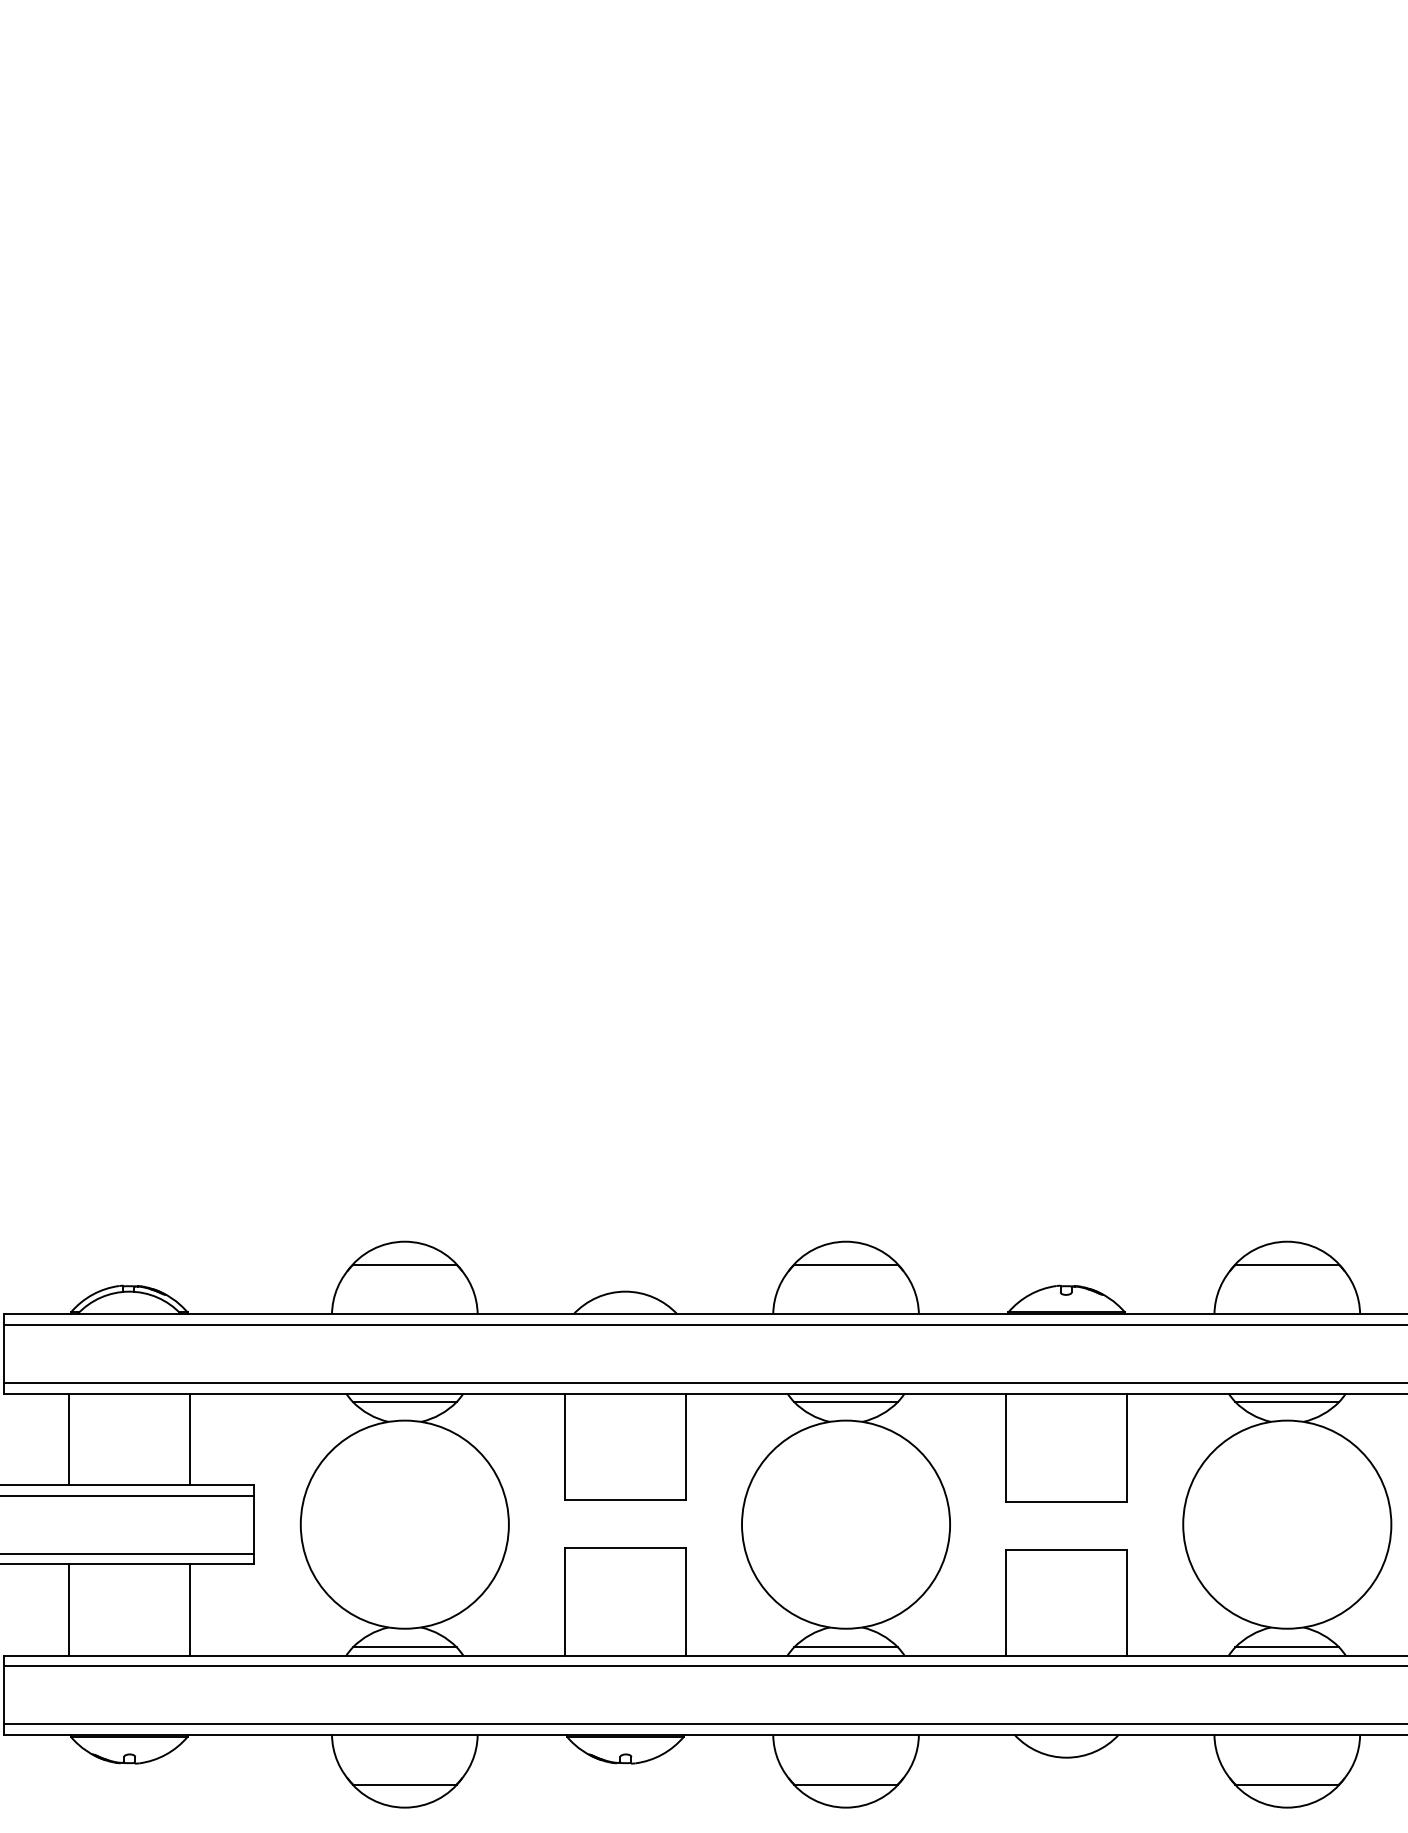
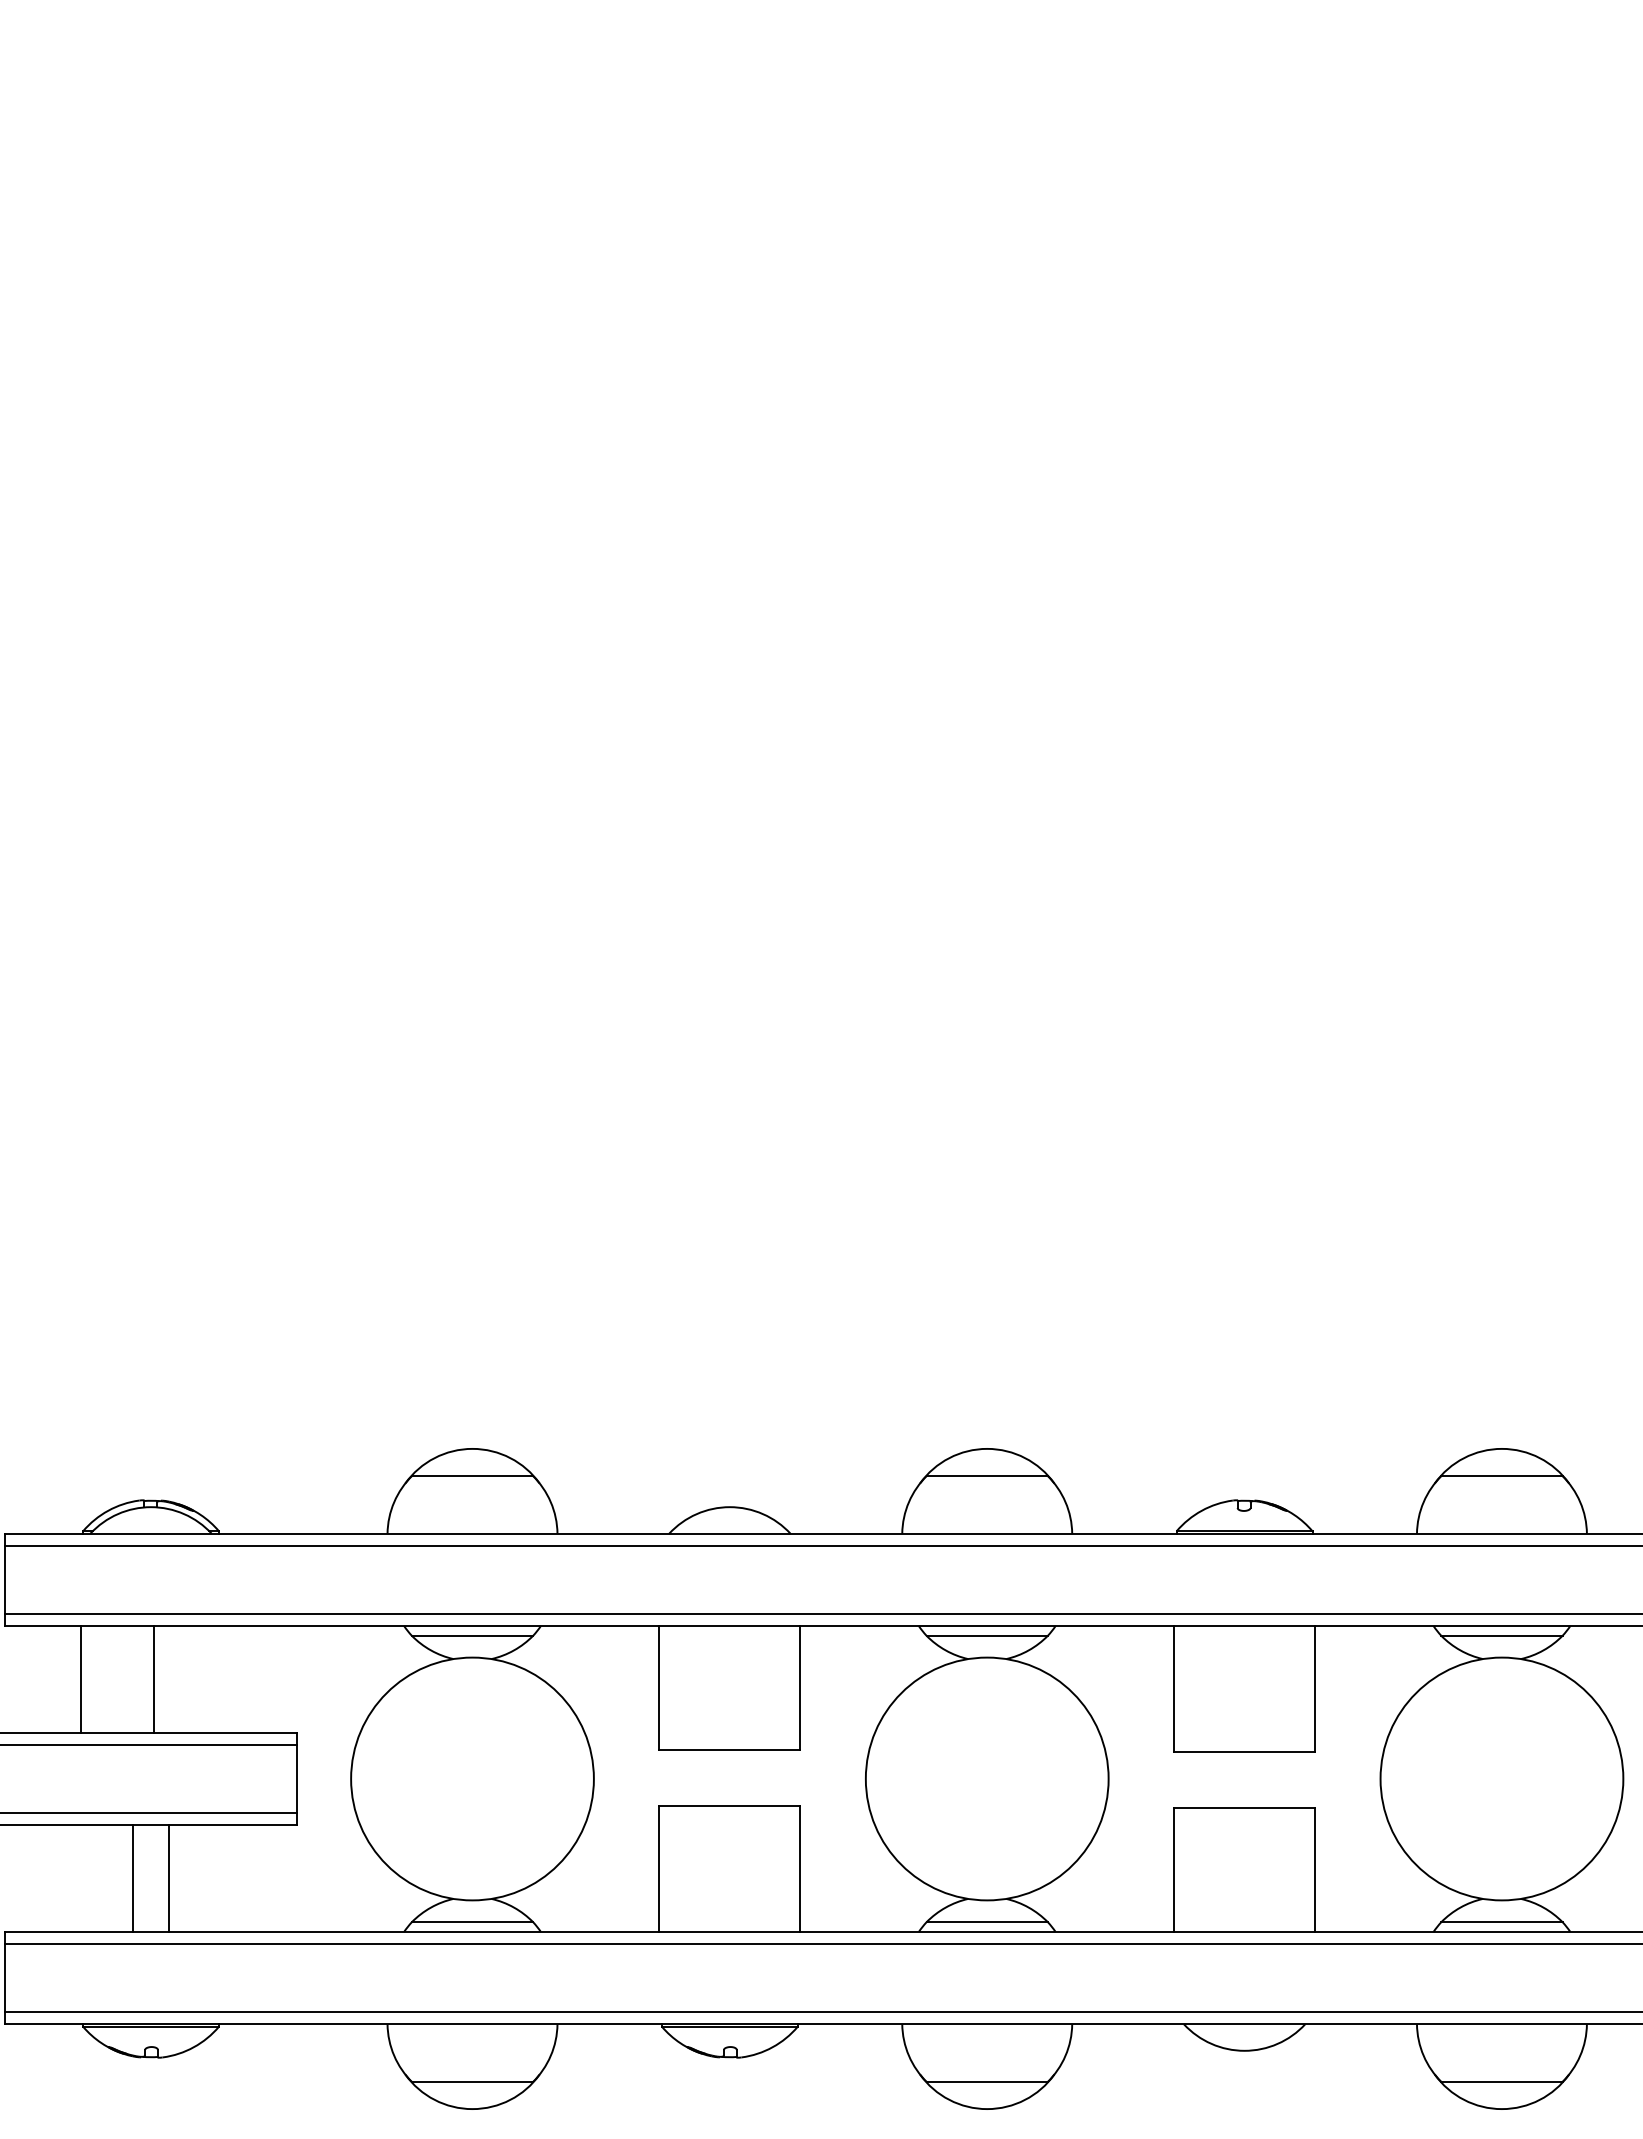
line: (189, 1439) -> (154, 1679), moved
line: (68, 1609) -> (132, 1878), moved
line: (189, 1609) -> (169, 1878), moved

